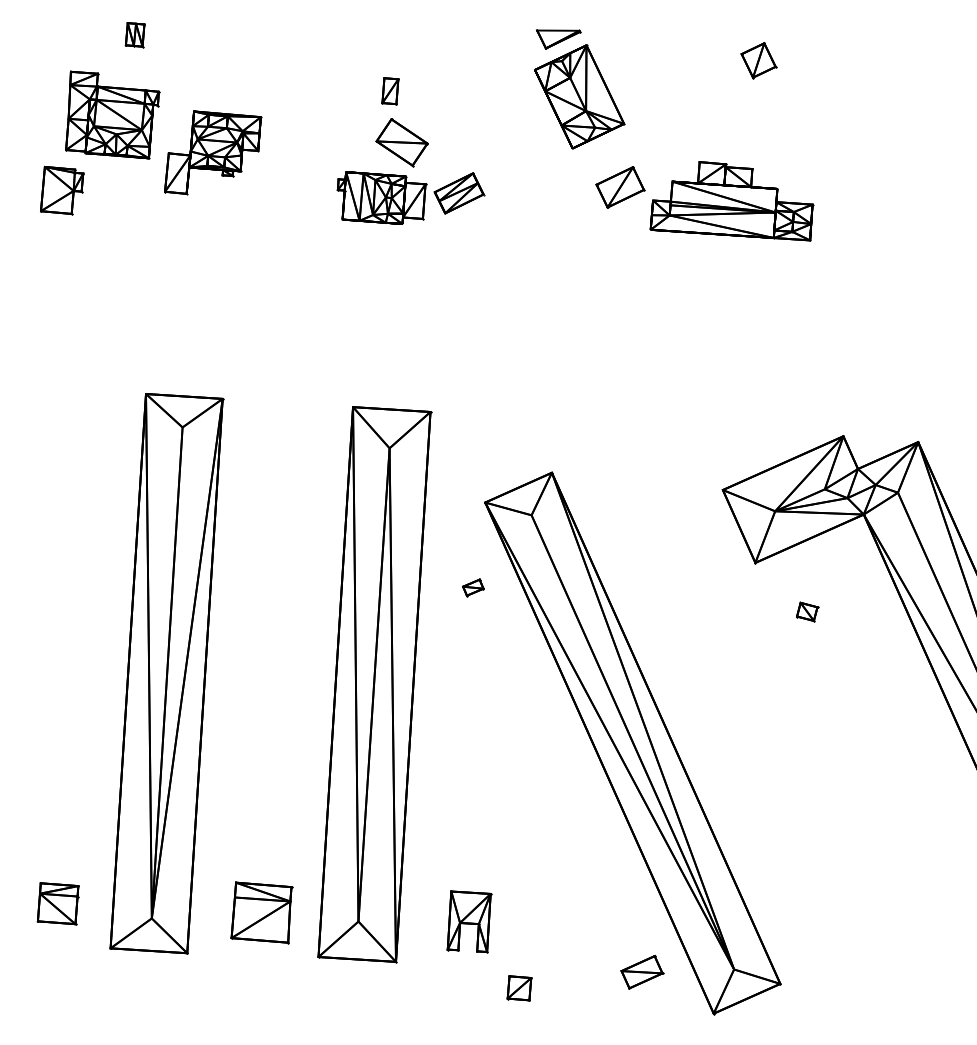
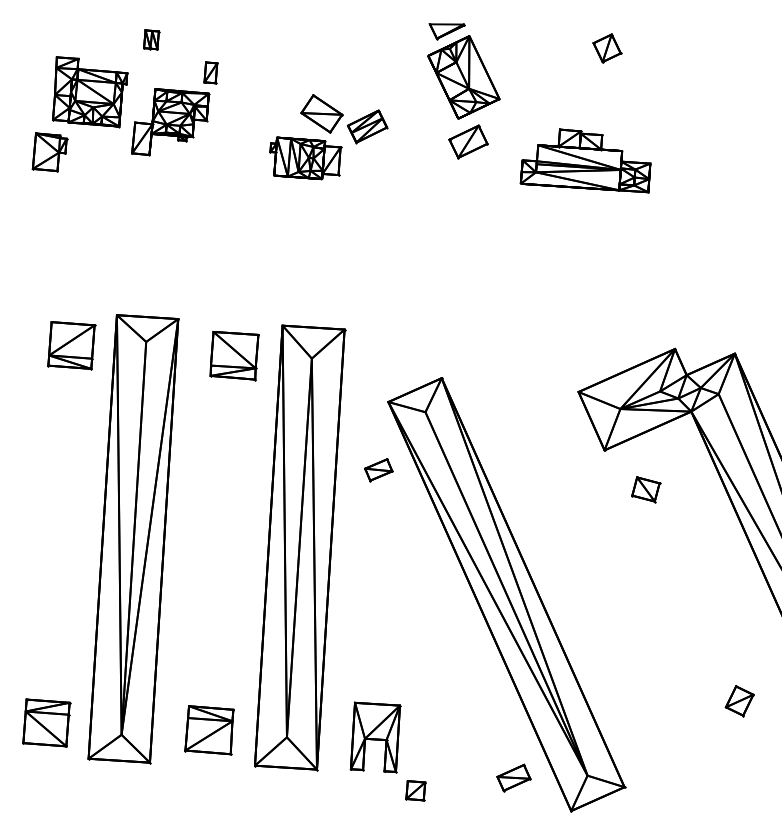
part: (134, 35) -> (150, 40), moved
part: (390, 91) -> (210, 73), moved
part: (620, 187) -> (468, 141), moved
part: (459, 193) -> (367, 126), moved
part: (89, 431) -> (71, 345), added
part: (293, 445) -> (234, 356), added
part: (473, 587) -> (378, 470), size x1.67
part: (807, 611) -> (646, 489), size x1.67
part: (924, 875) -> (739, 700), added
part: (58, 903) -> (46, 722), size x1.43
part: (469, 921) -> (375, 737), size x1.43

